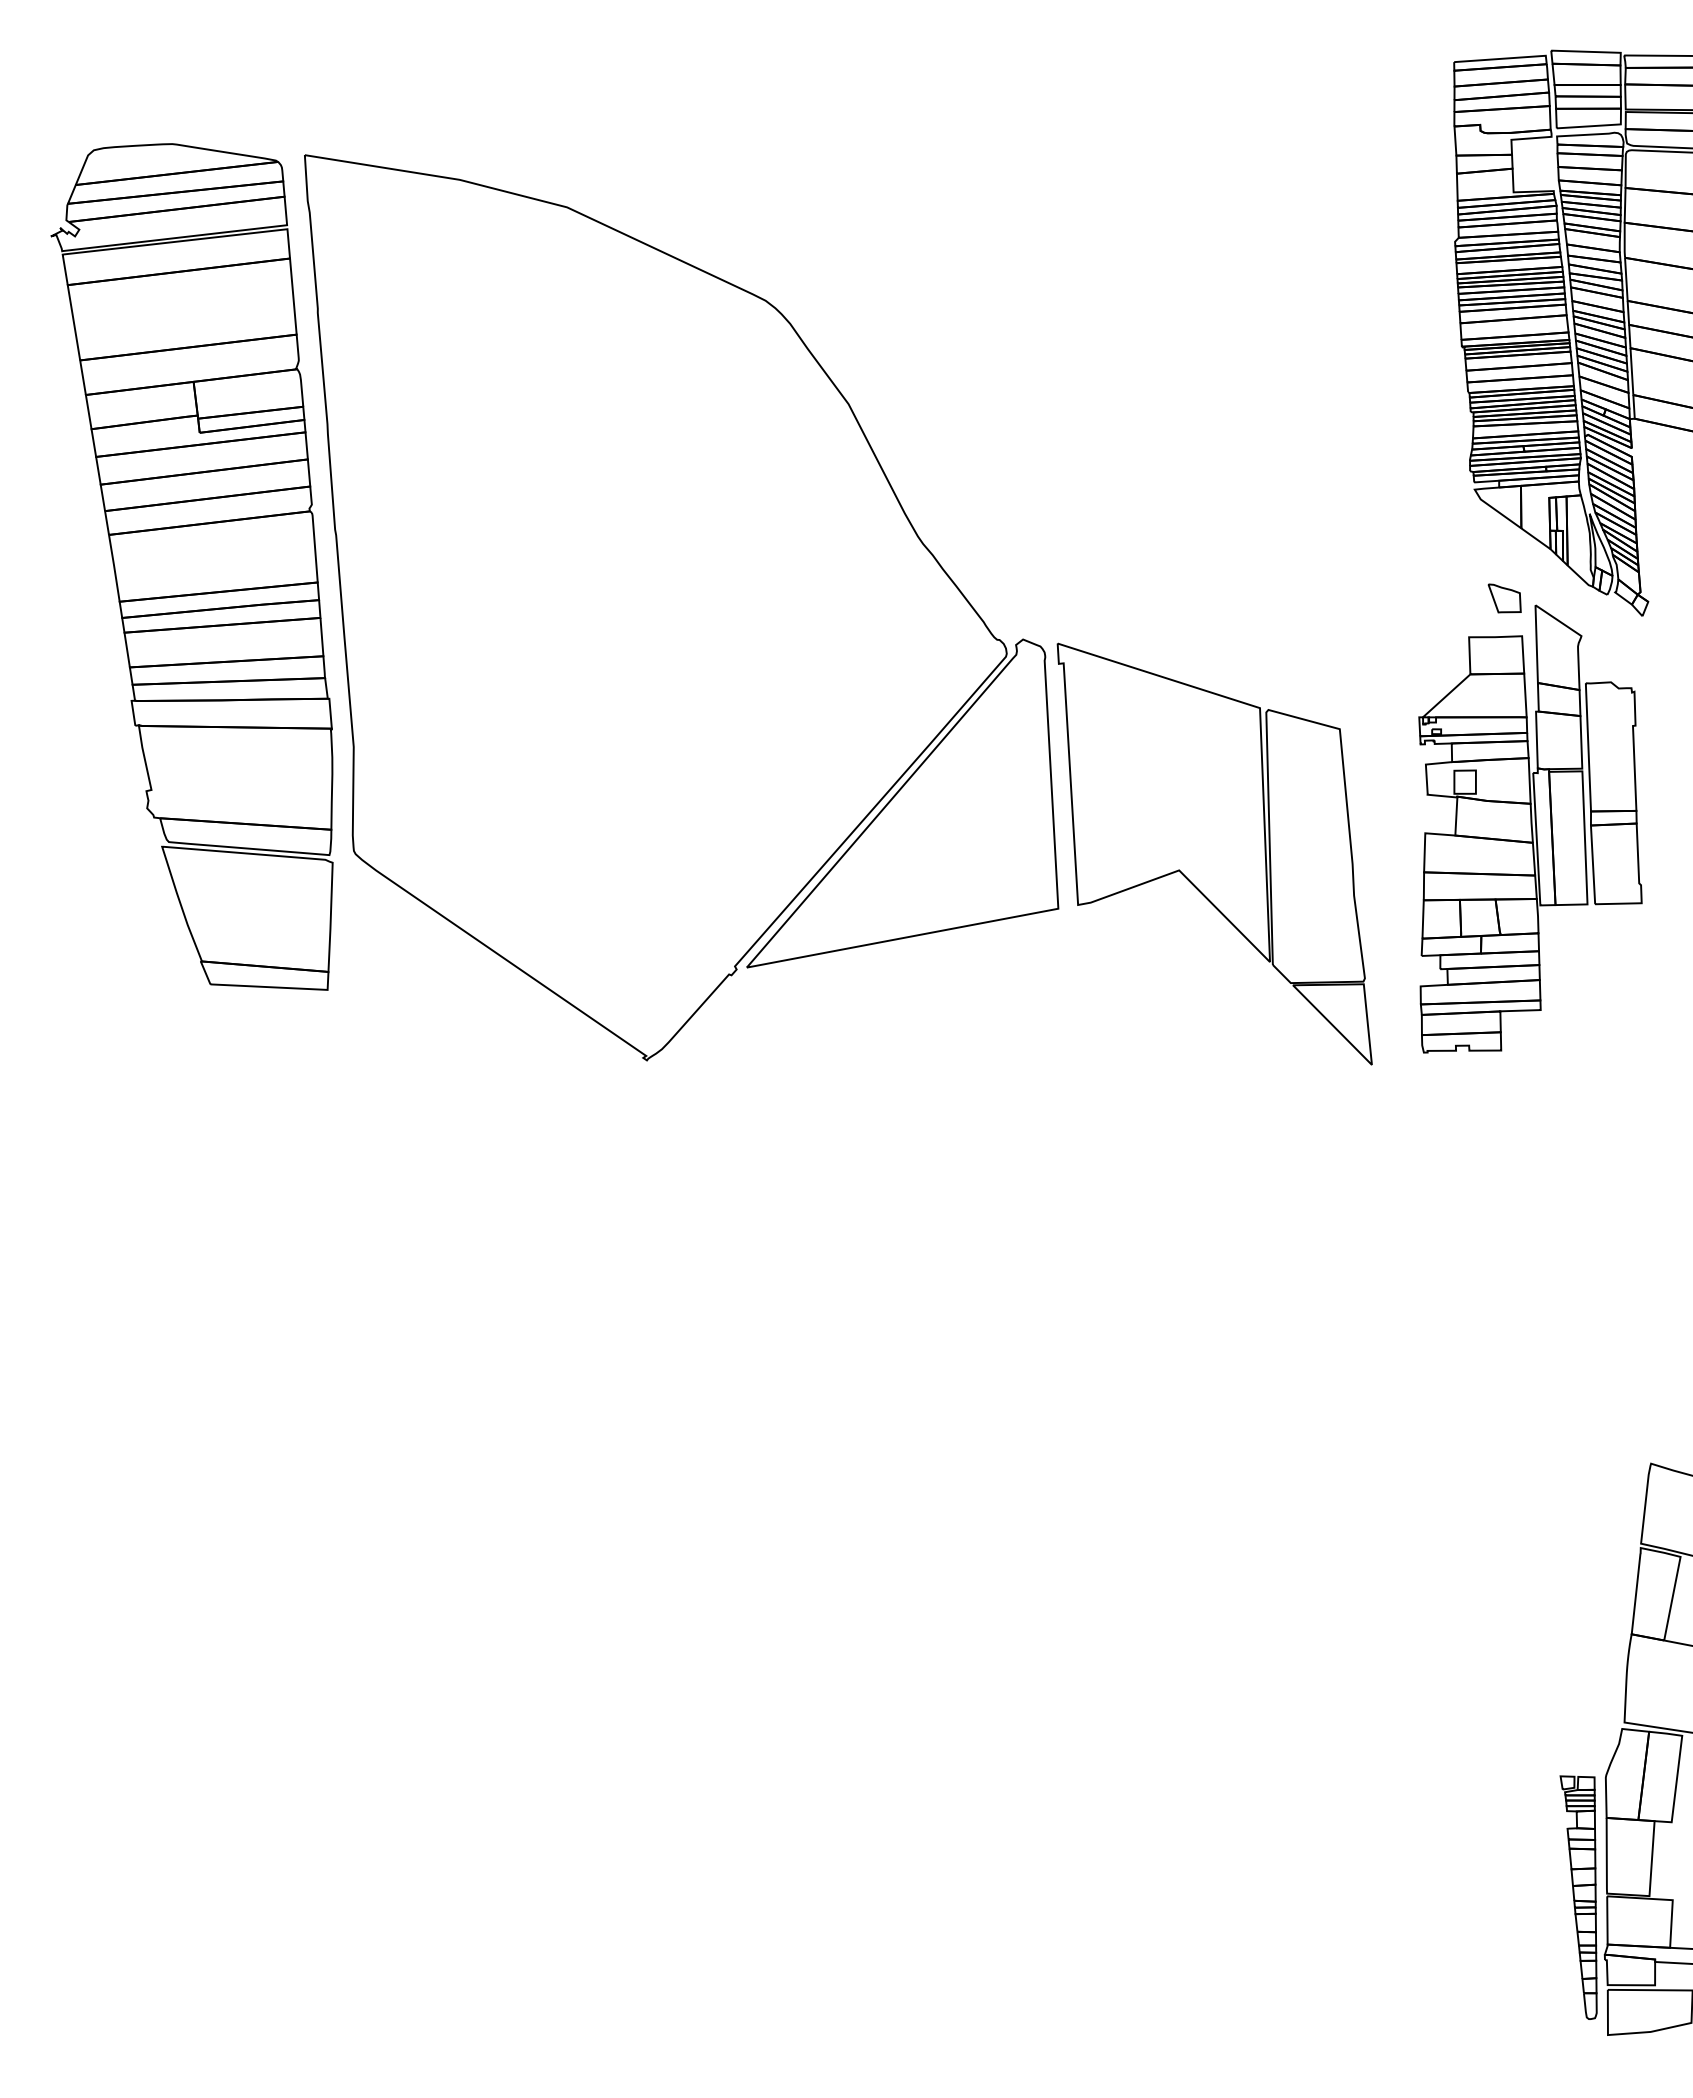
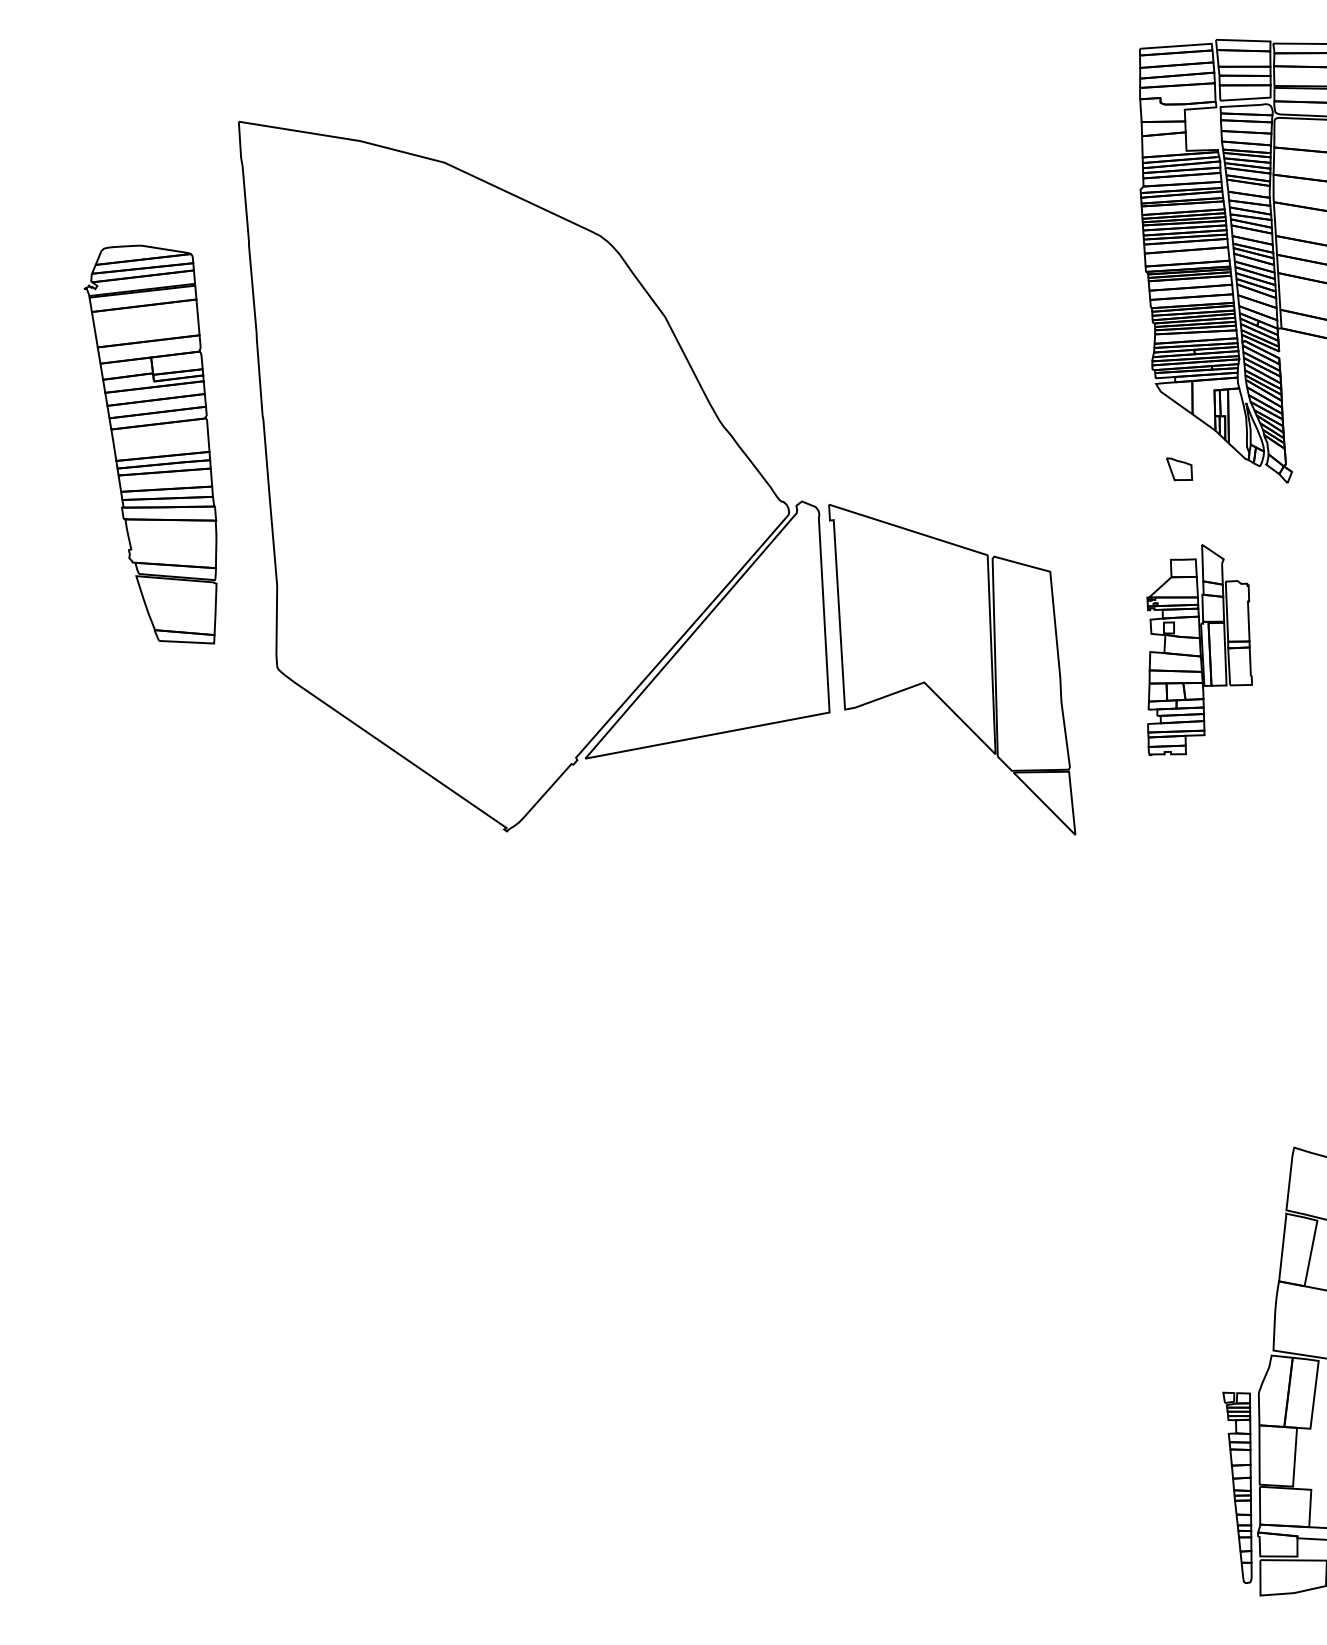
part: (191, 566) -> (149, 444), size x0.6
part: (1530, 828) -> (1199, 649), size x0.6

